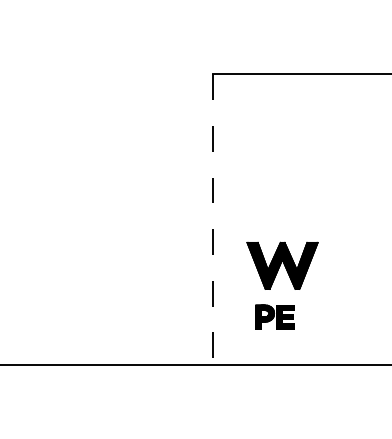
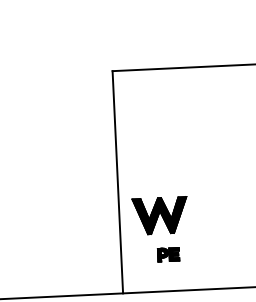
line: (213, 219) -> (117, 182), dashed -> solid
part: (282, 265) -> (160, 215), moved
part: (274, 316) -> (168, 254), size x0.71

